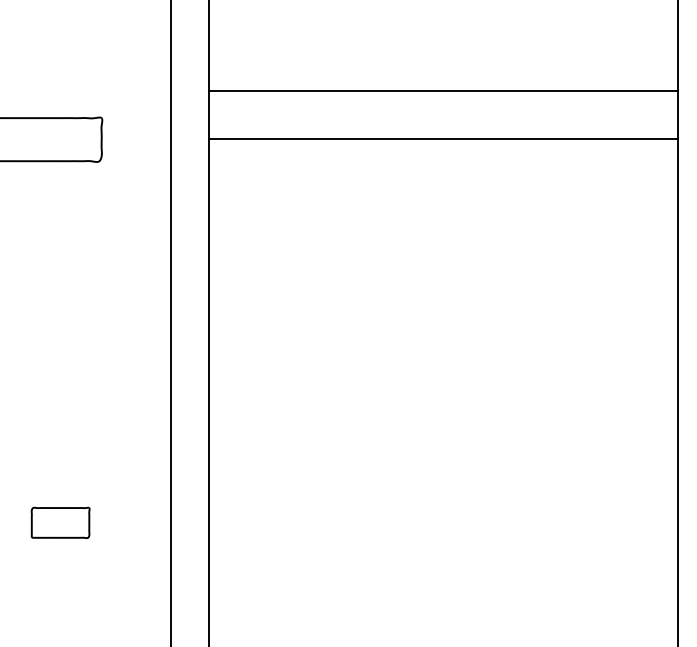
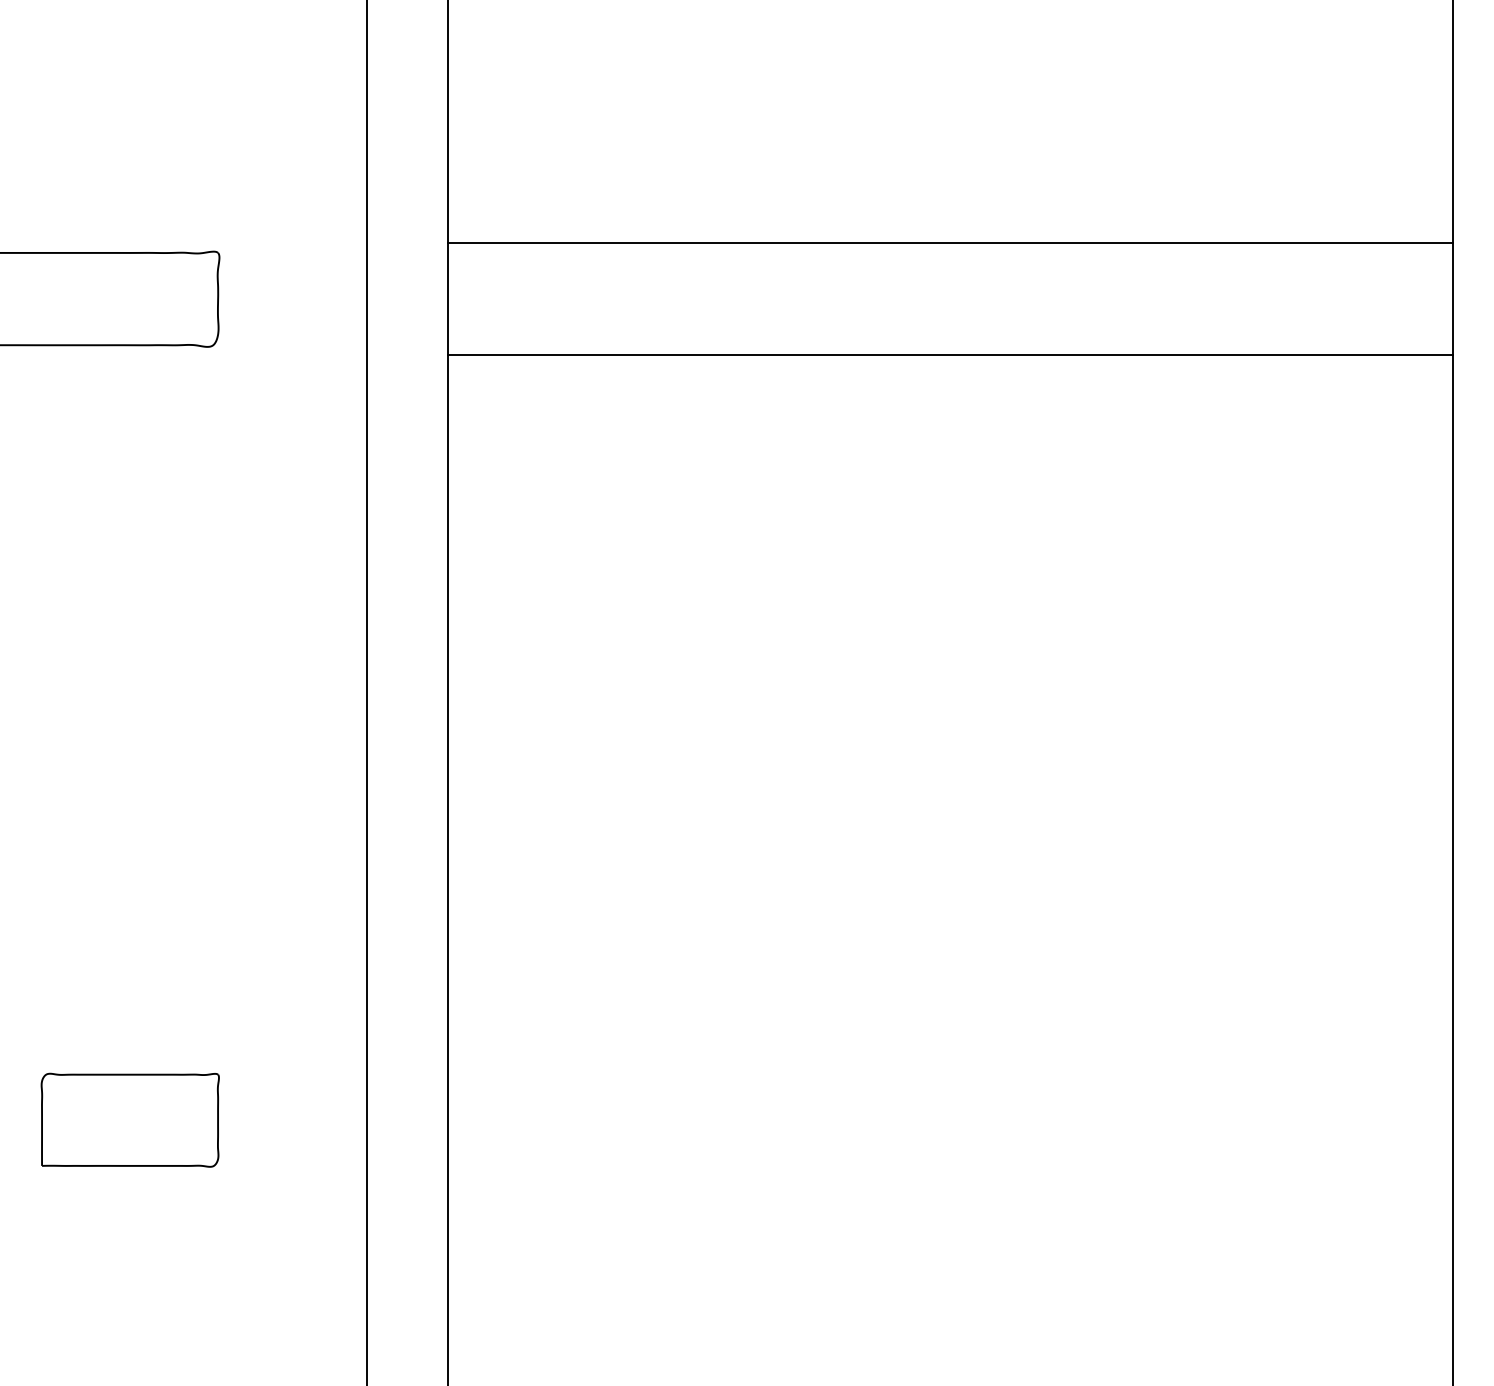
line: (443, 90) -> (950, 242), moved
line: (443, 138) -> (950, 354), moved
part: (60, 522) -> (129, 1119), size x1.43

